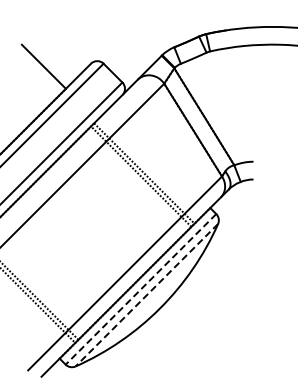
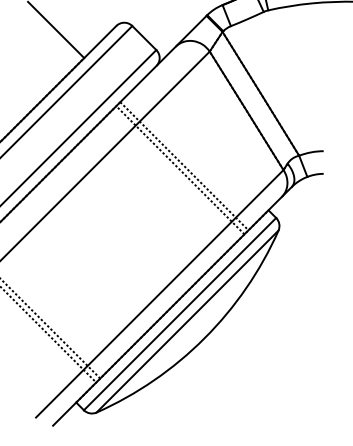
line: (140, 289) -> (179, 314), dashed -> solid
line: (146, 295) -> (187, 321), dashed -> solid

